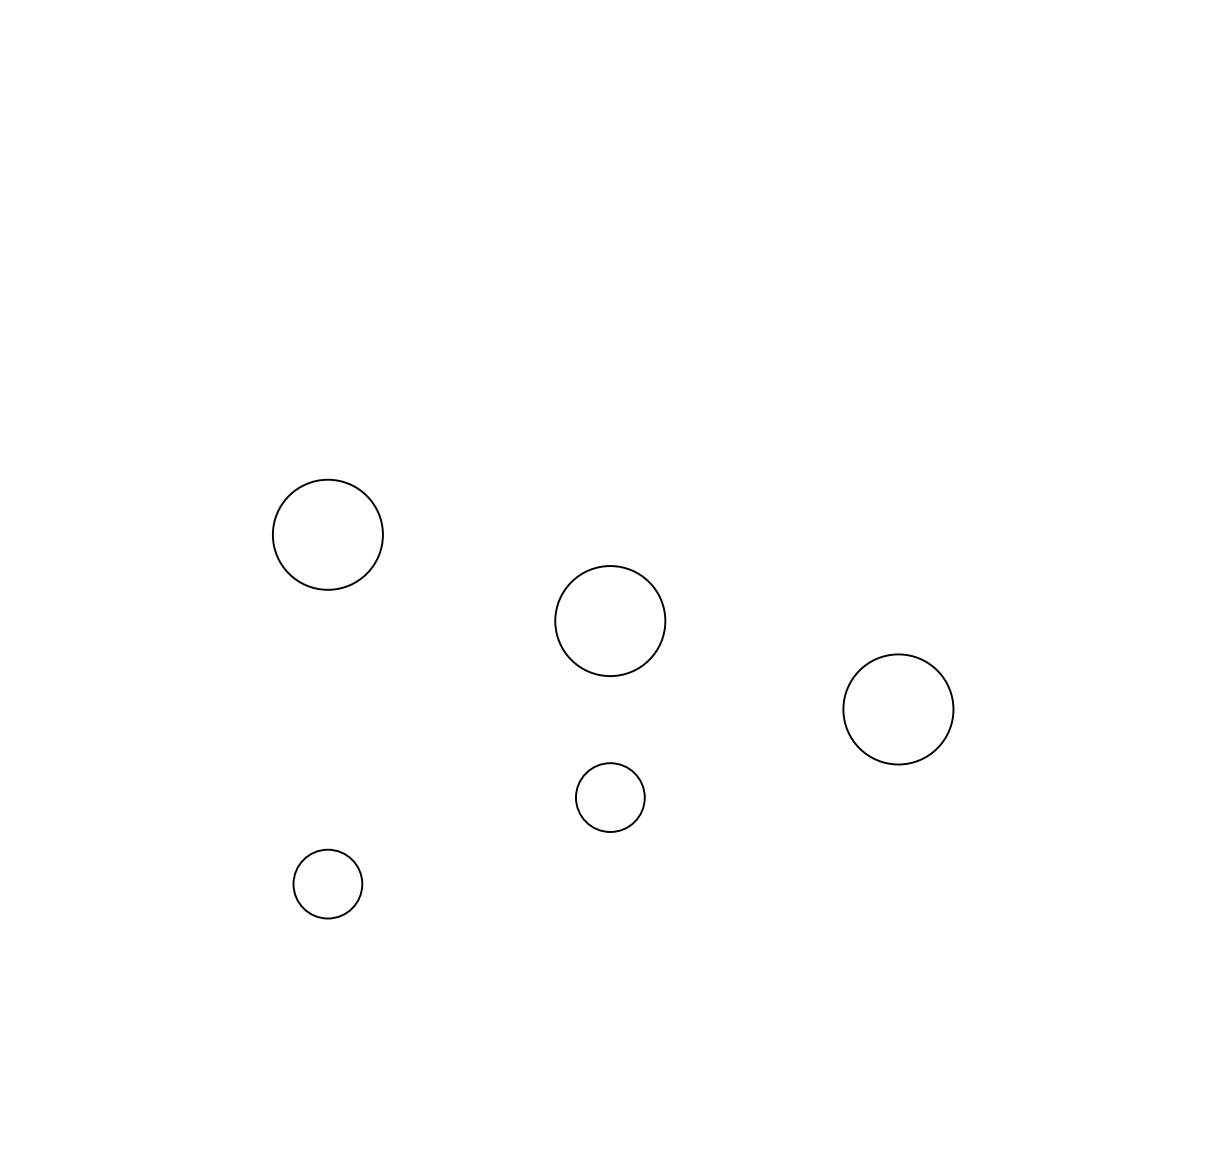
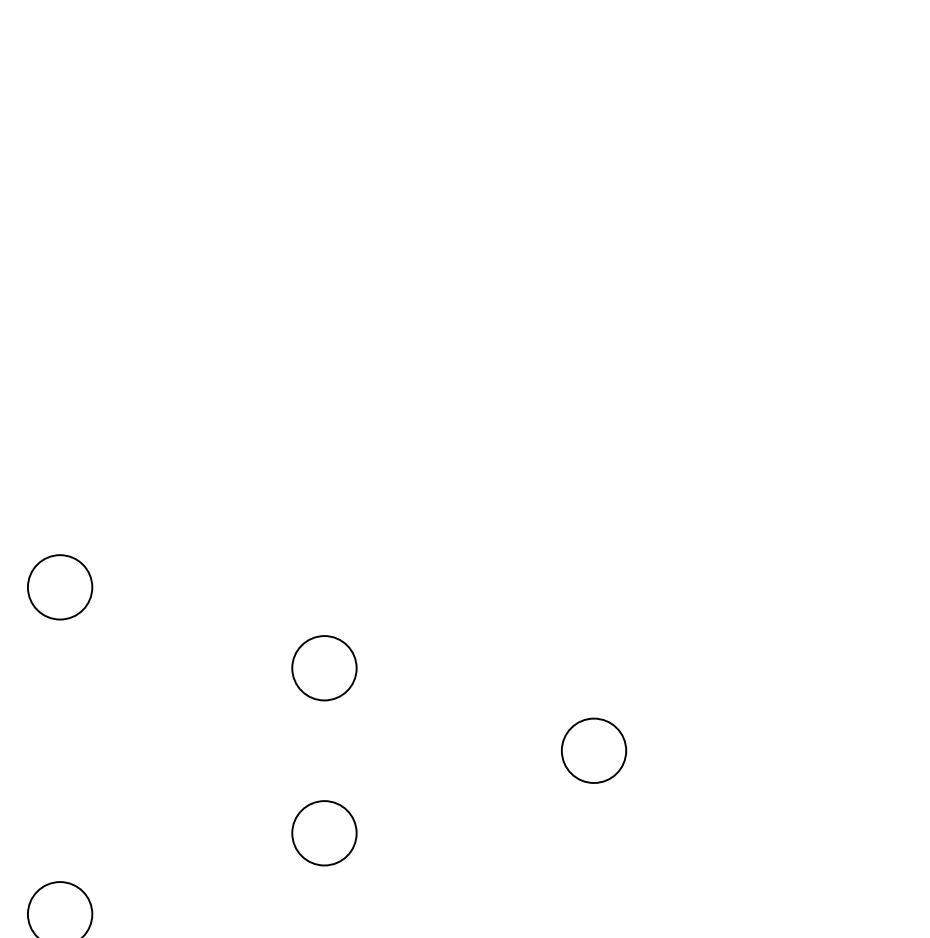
circle: (327, 534) -> (59, 587), size x0.62
circle: (610, 621) -> (324, 668), size x0.62
circle: (898, 709) -> (594, 750), size x0.62

